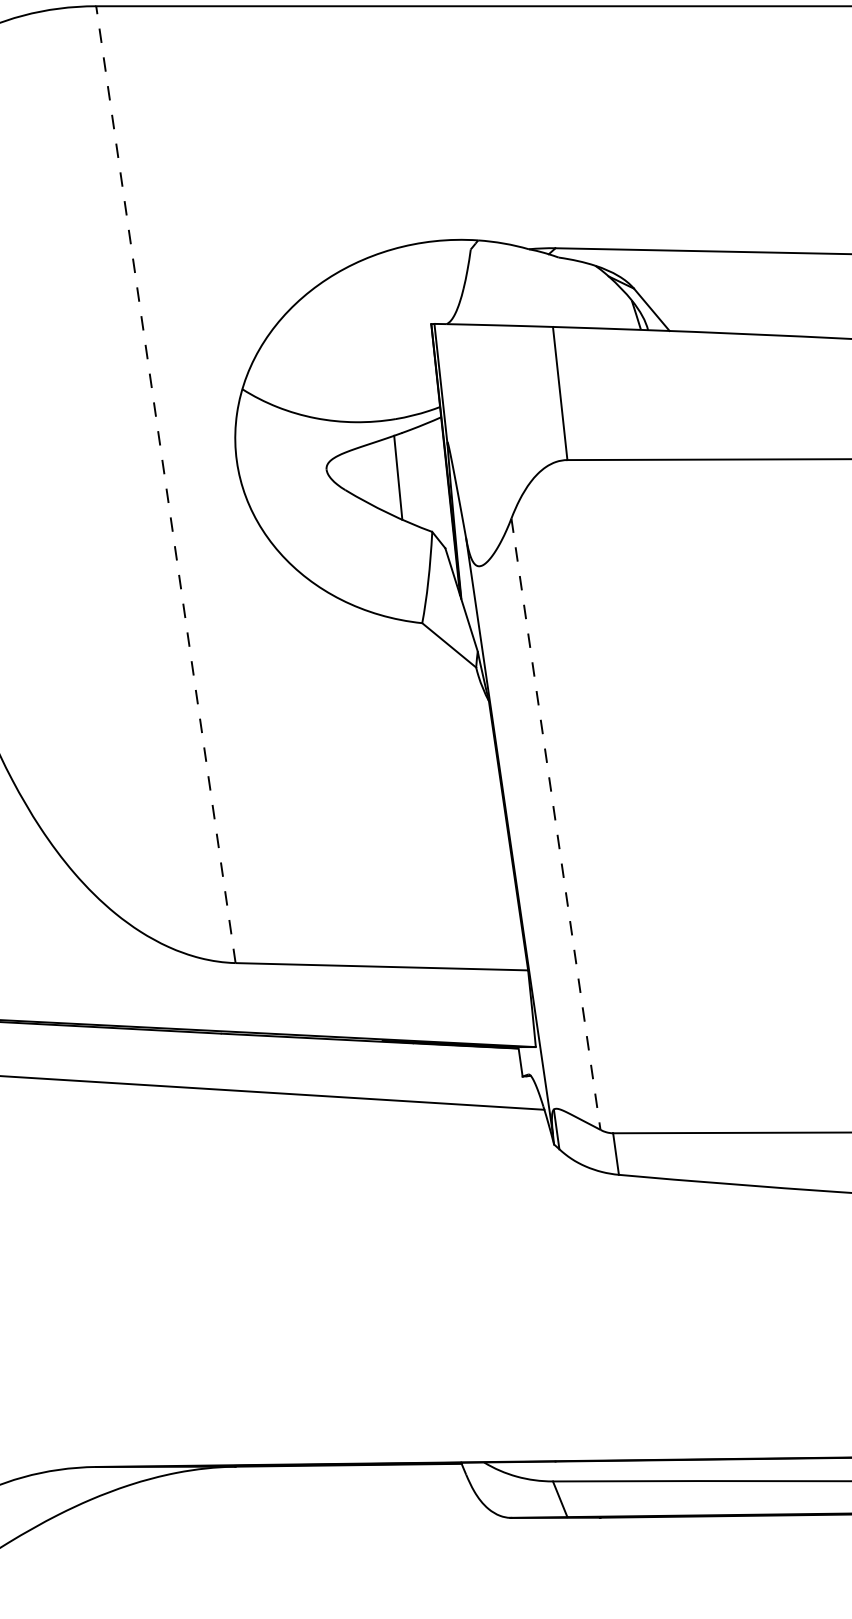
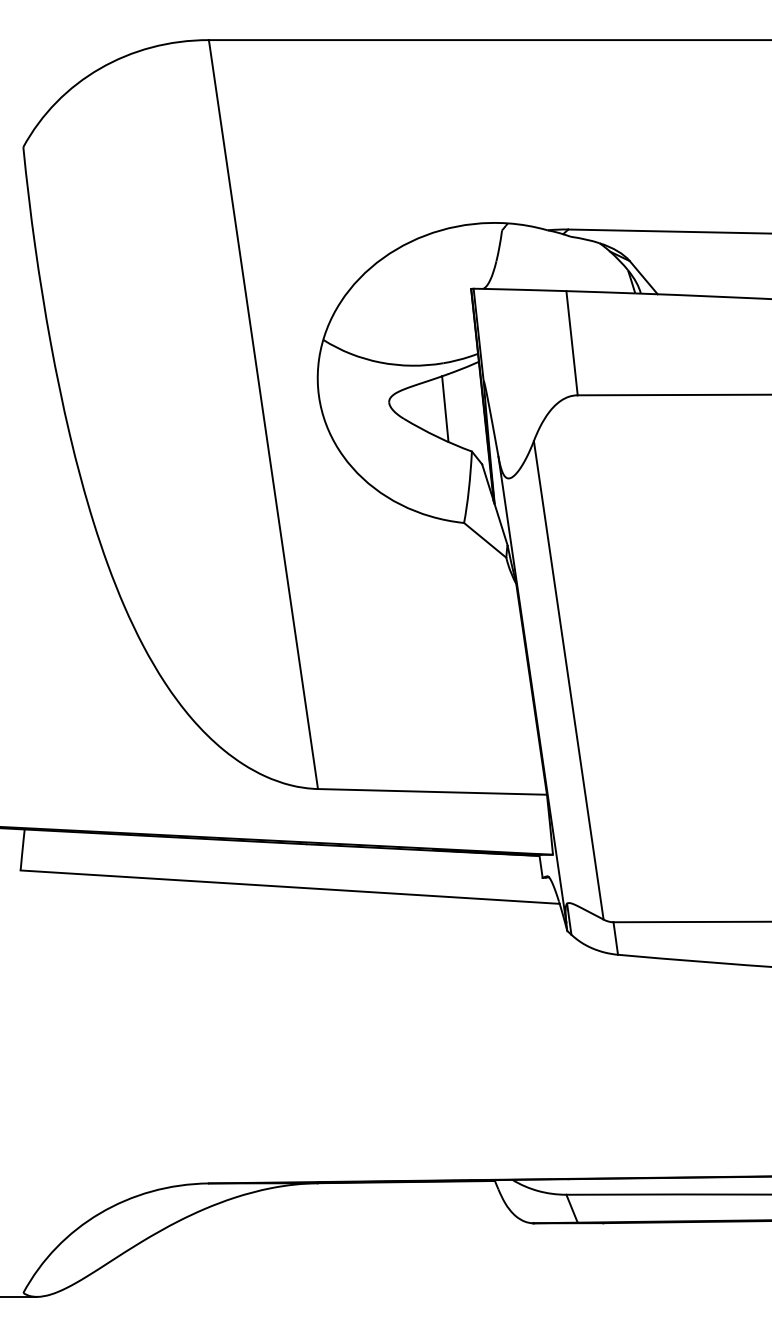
line: (165, 484) -> (263, 414), dashed -> solid
line: (555, 824) -> (568, 680), dashed -> solid

